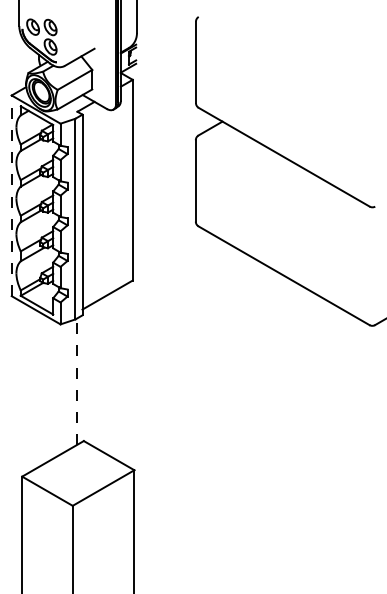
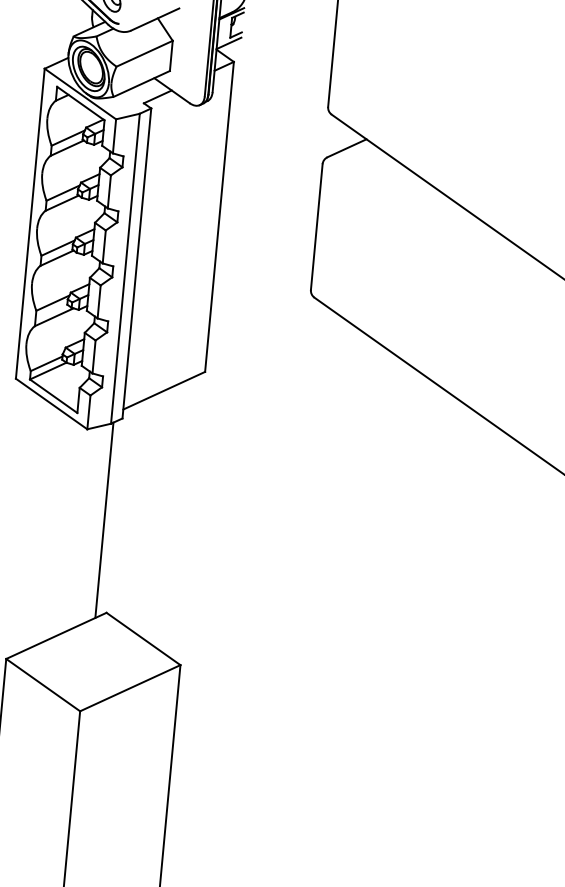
line: (11, 195) -> (30, 223), dashed -> solid
line: (76, 381) -> (103, 519), dashed -> solid

